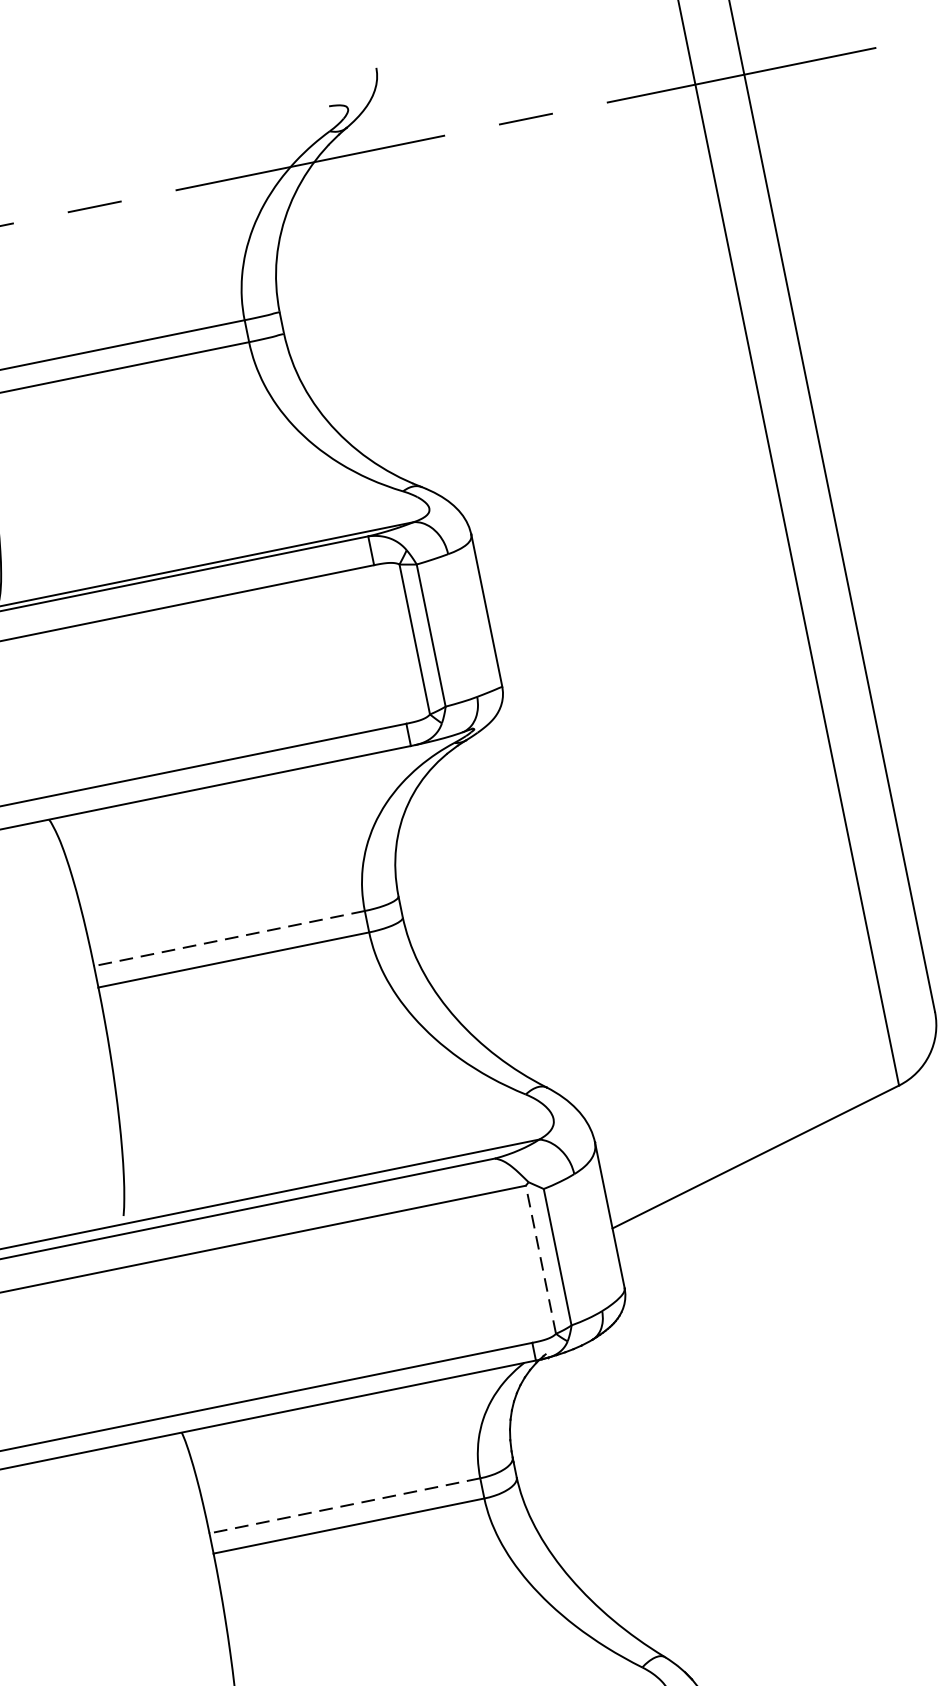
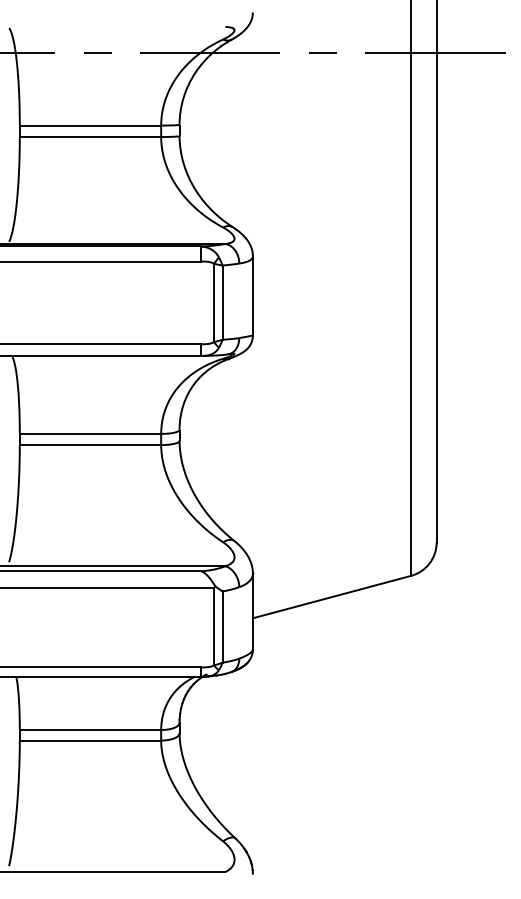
line: (229, 937) -> (90, 433), dashed -> solid
line: (540, 1259) -> (213, 626), dashed -> solid
line: (345, 1506) -> (90, 730), dashed -> solid

